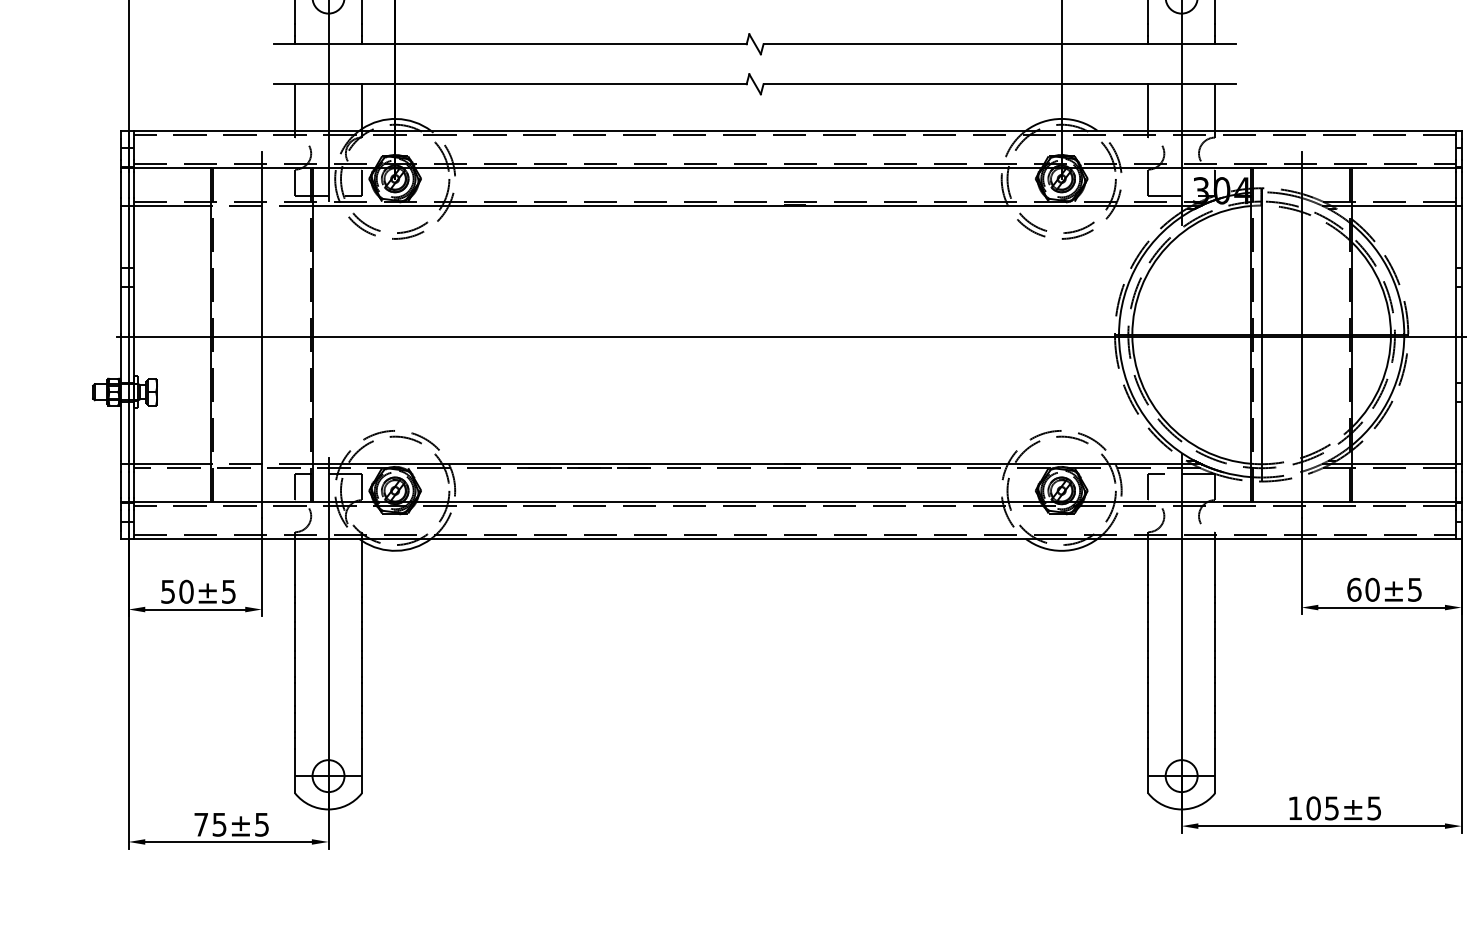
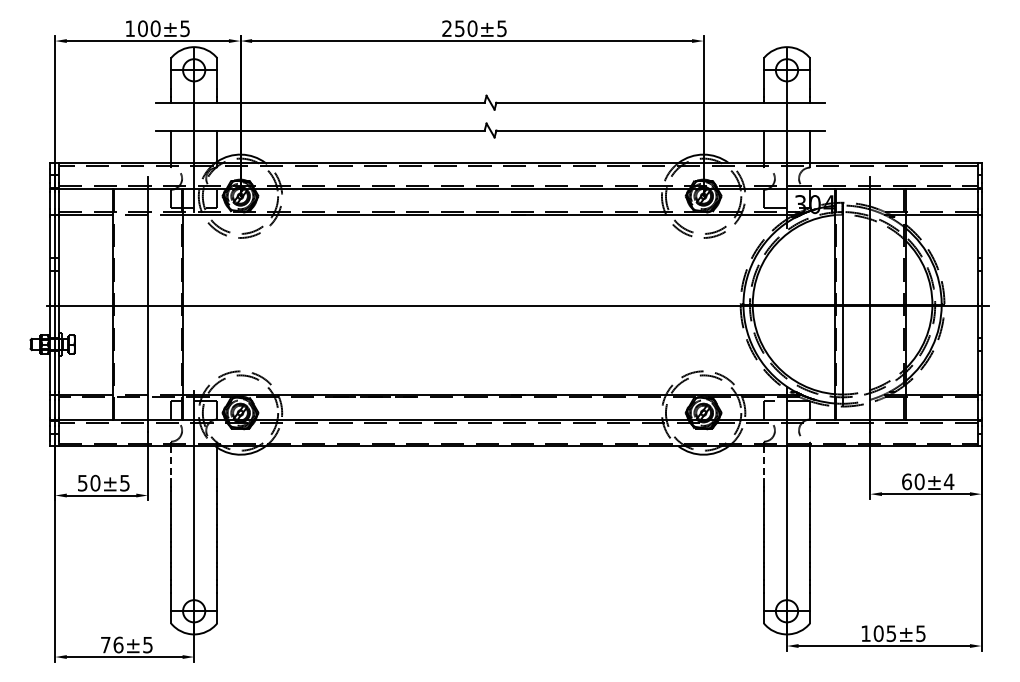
line: (295, 563) -> (171, 463), solid -> dashed
line: (1147, 563) -> (763, 463), solid -> dashed
text: (1414, 589) -> (948, 481), ±5 -> ±4
text: (219, 823) -> (118, 644), 75 -> 76

